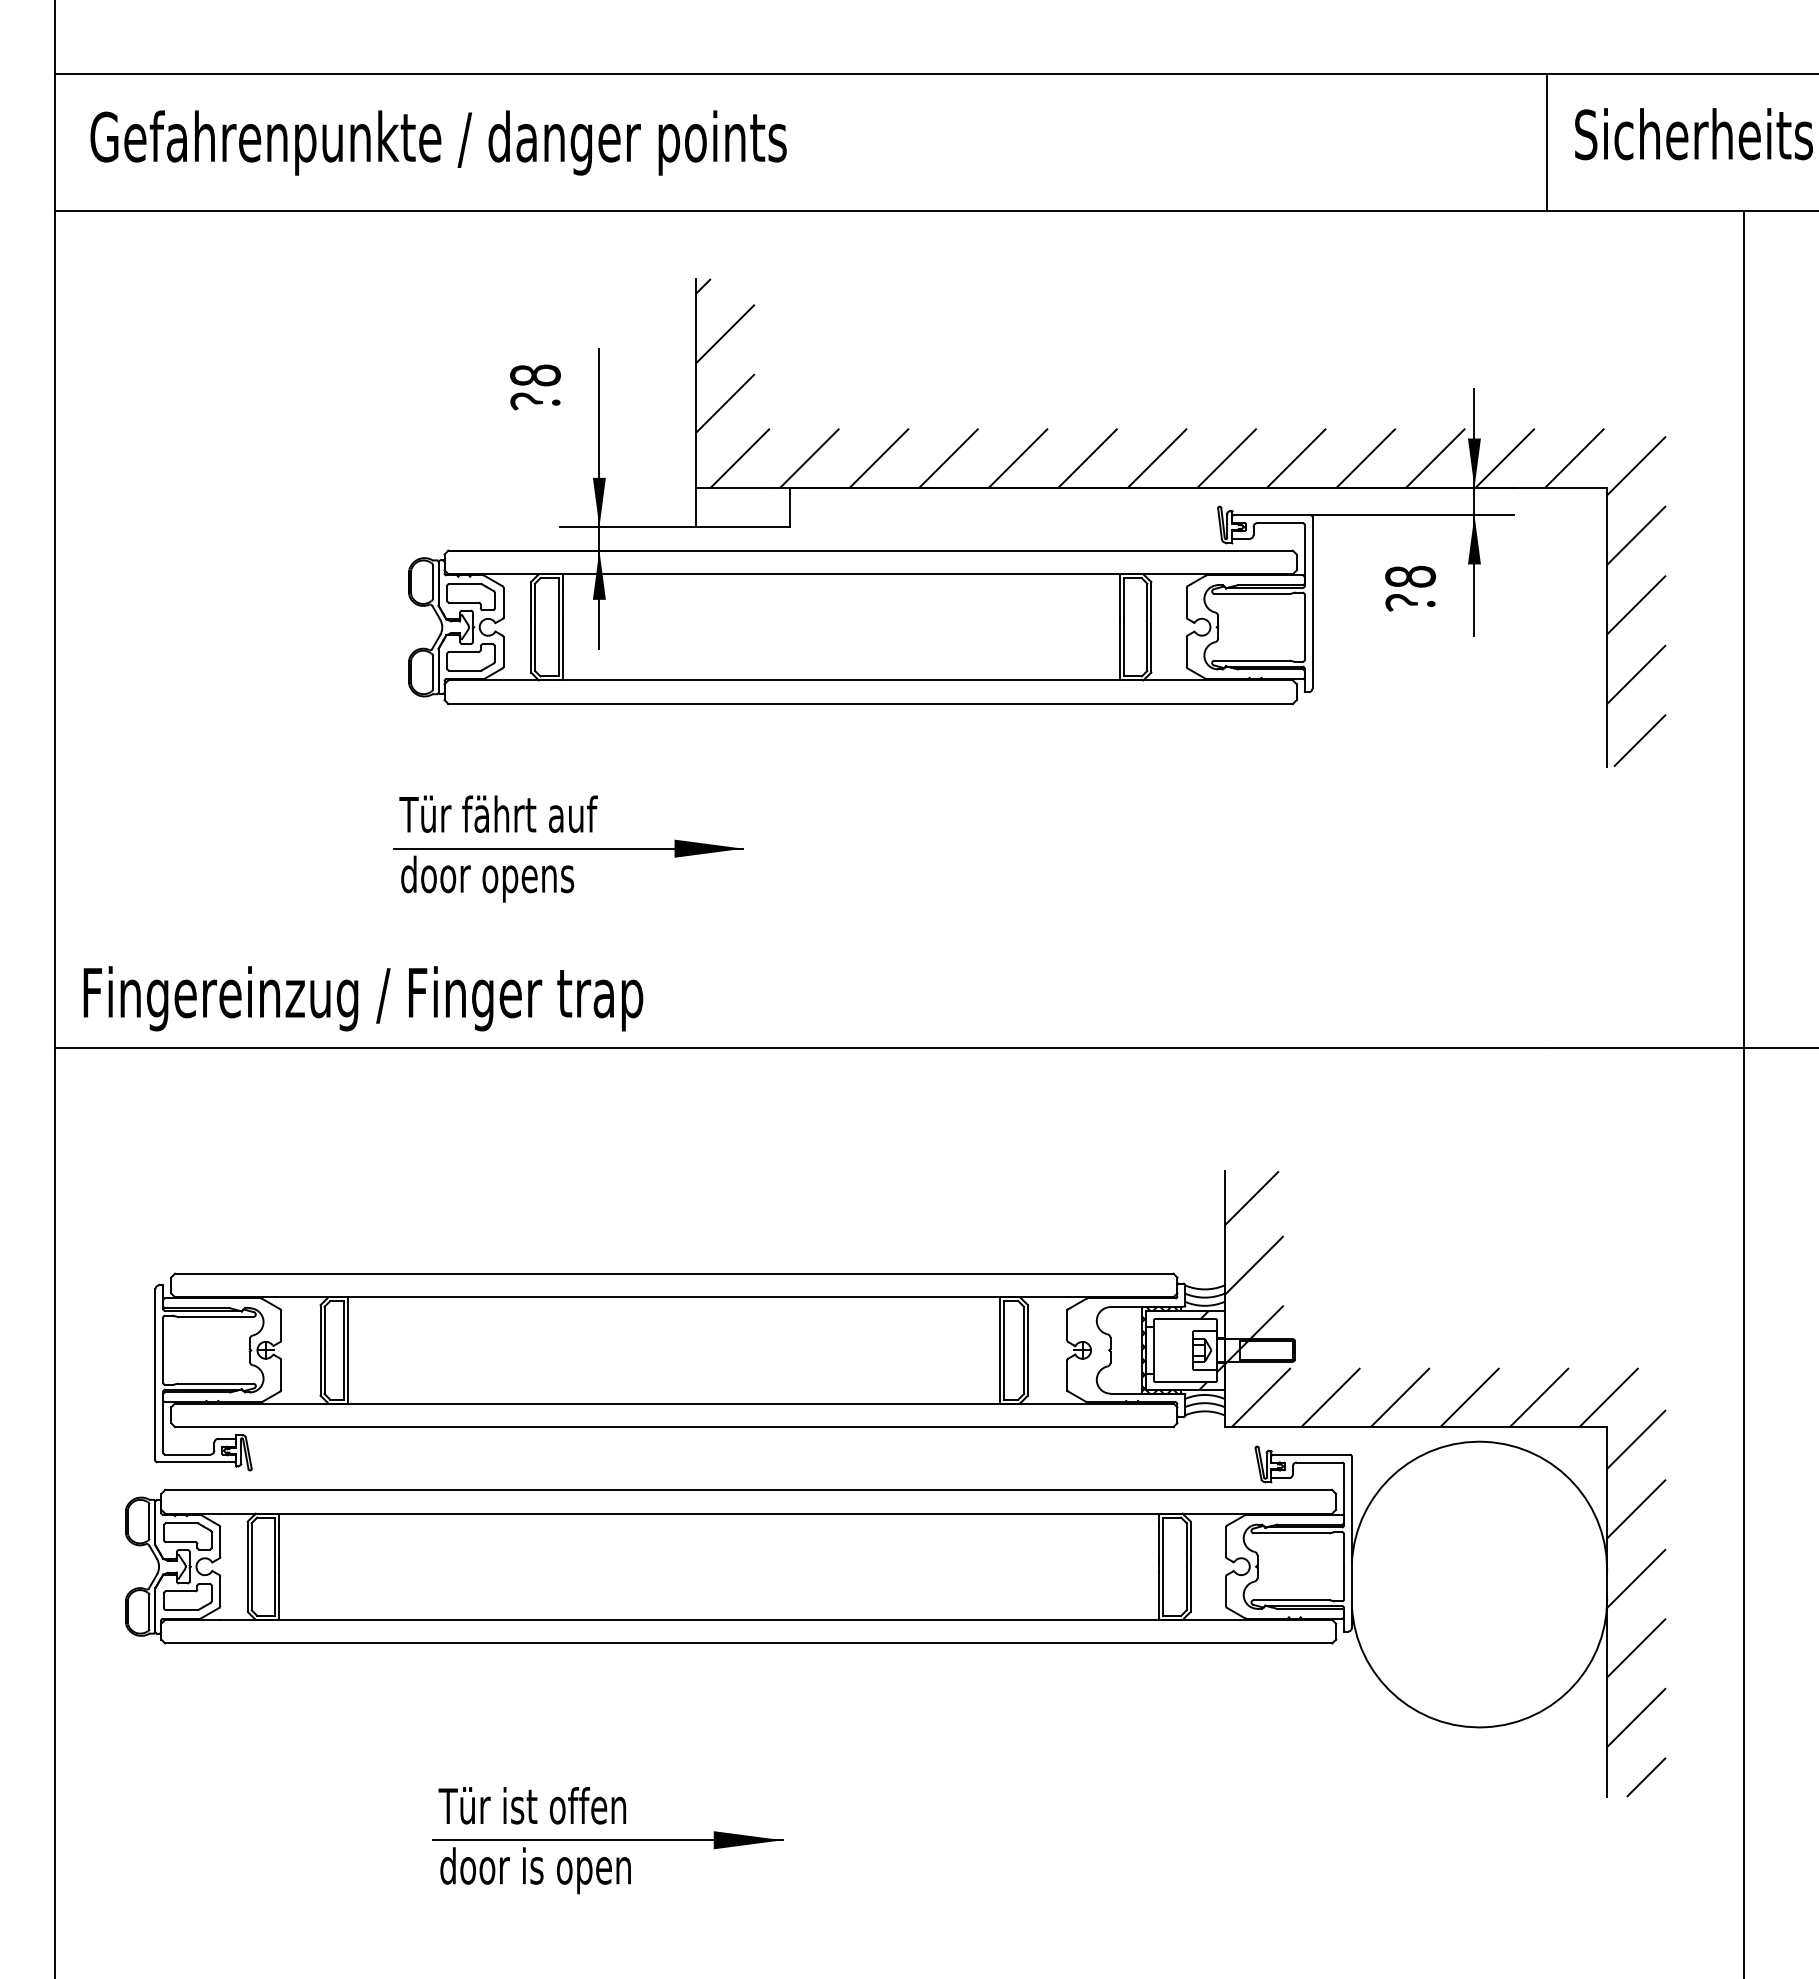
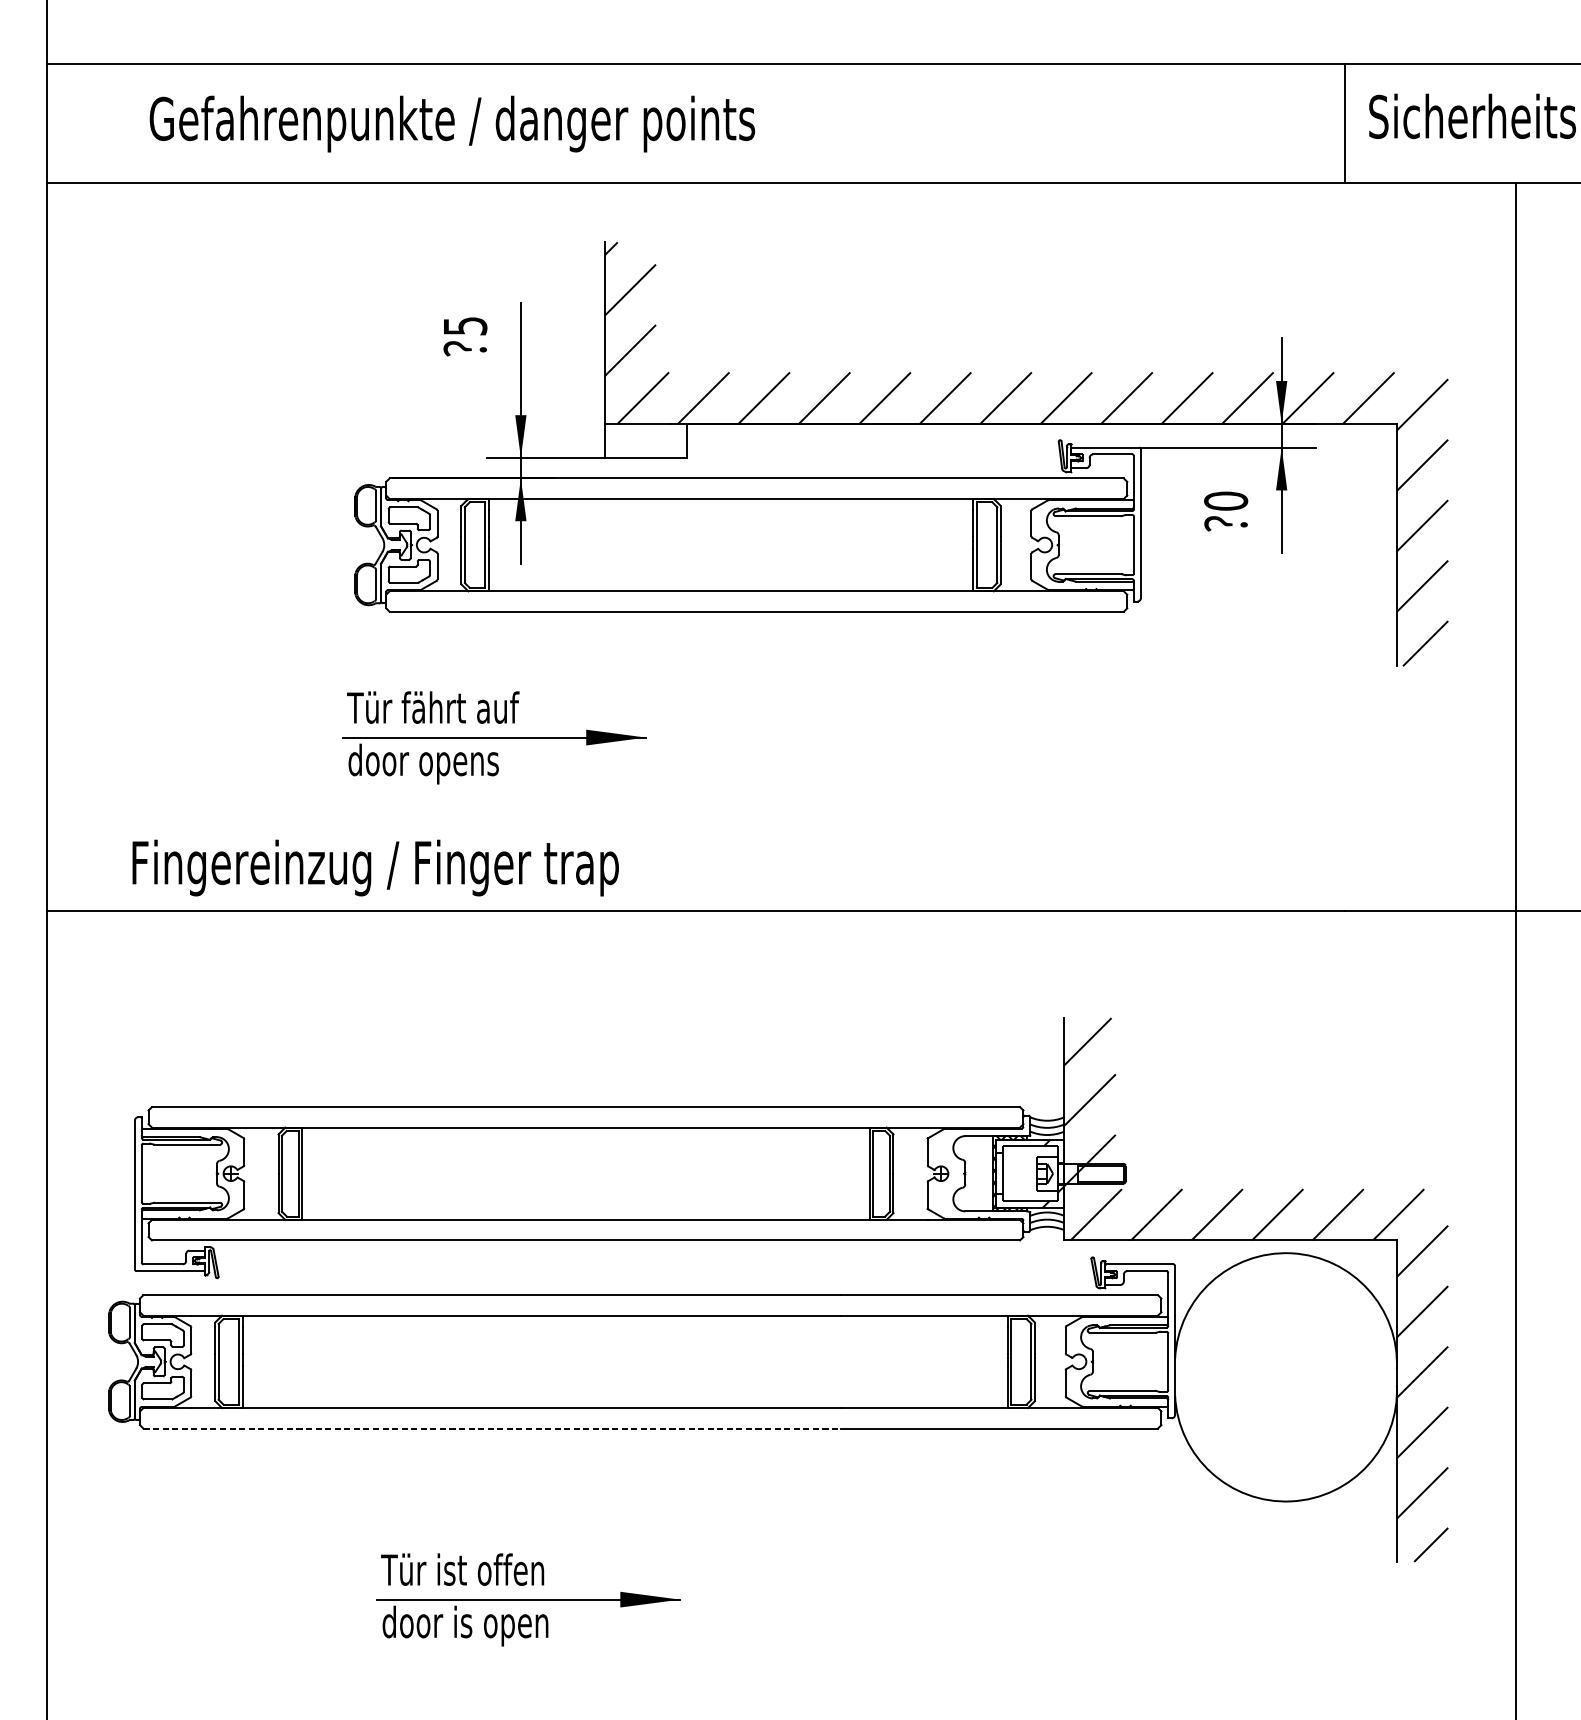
text: (438, 142) -> (452, 123), moved
text: (535, 375) -> (465, 326), 8 -> 5
text: (1410, 576) -> (1226, 500), 8 -> 0
text: (363, 998) -> (375, 867), moved
line: (566, 1643) -> (492, 1428), solid -> dashed

